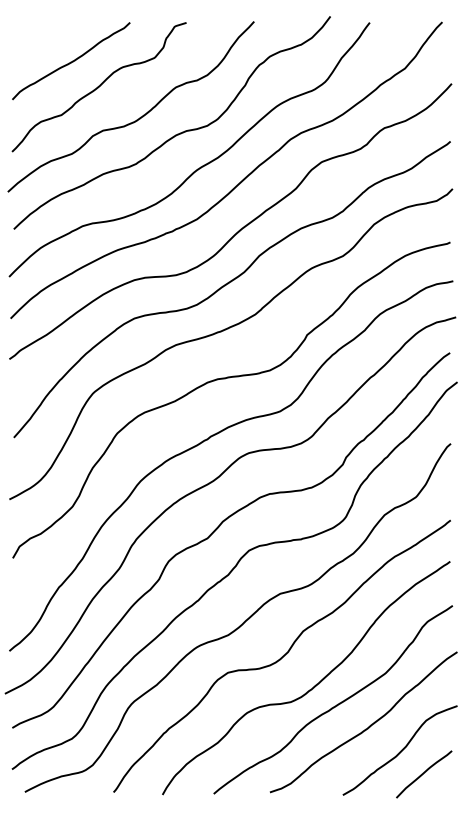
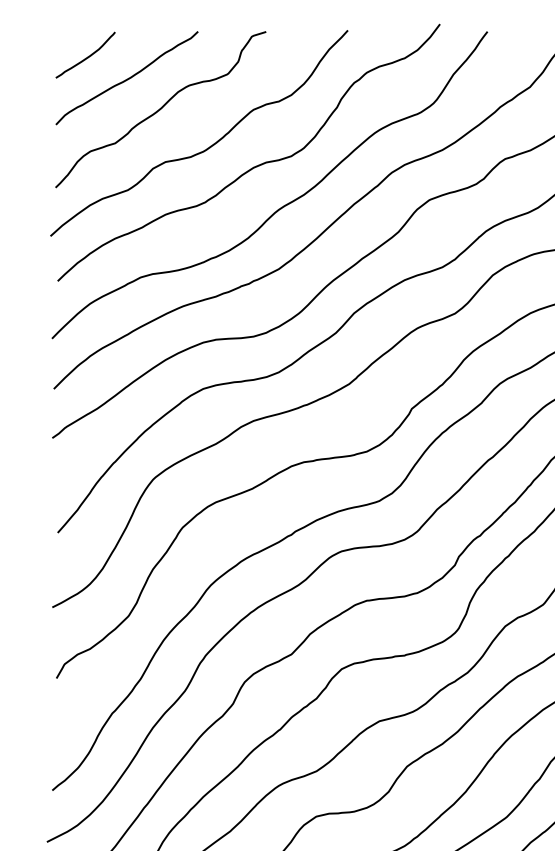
curve: (37, 43) -> (86, 56), added

